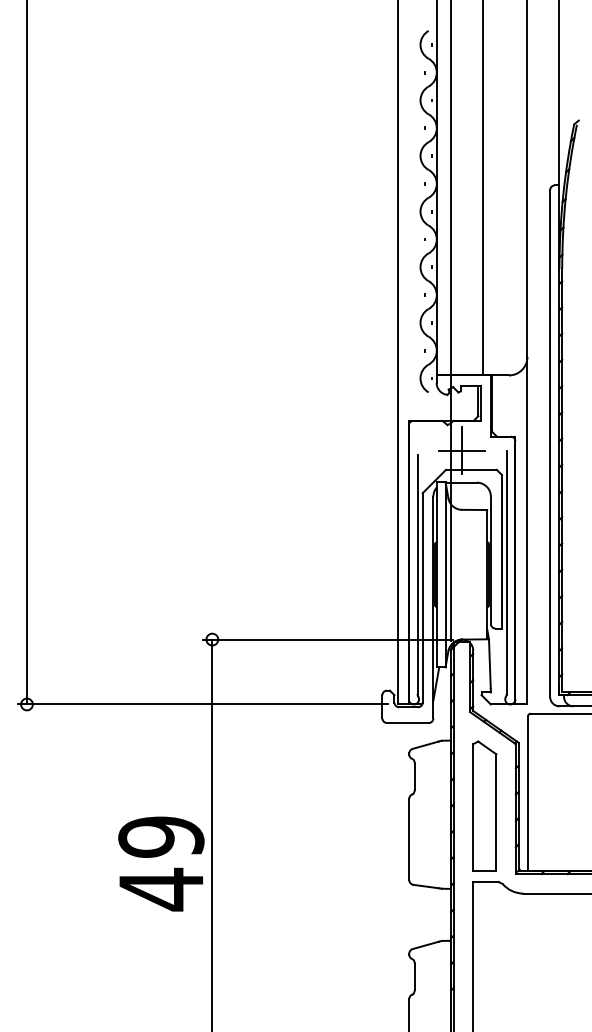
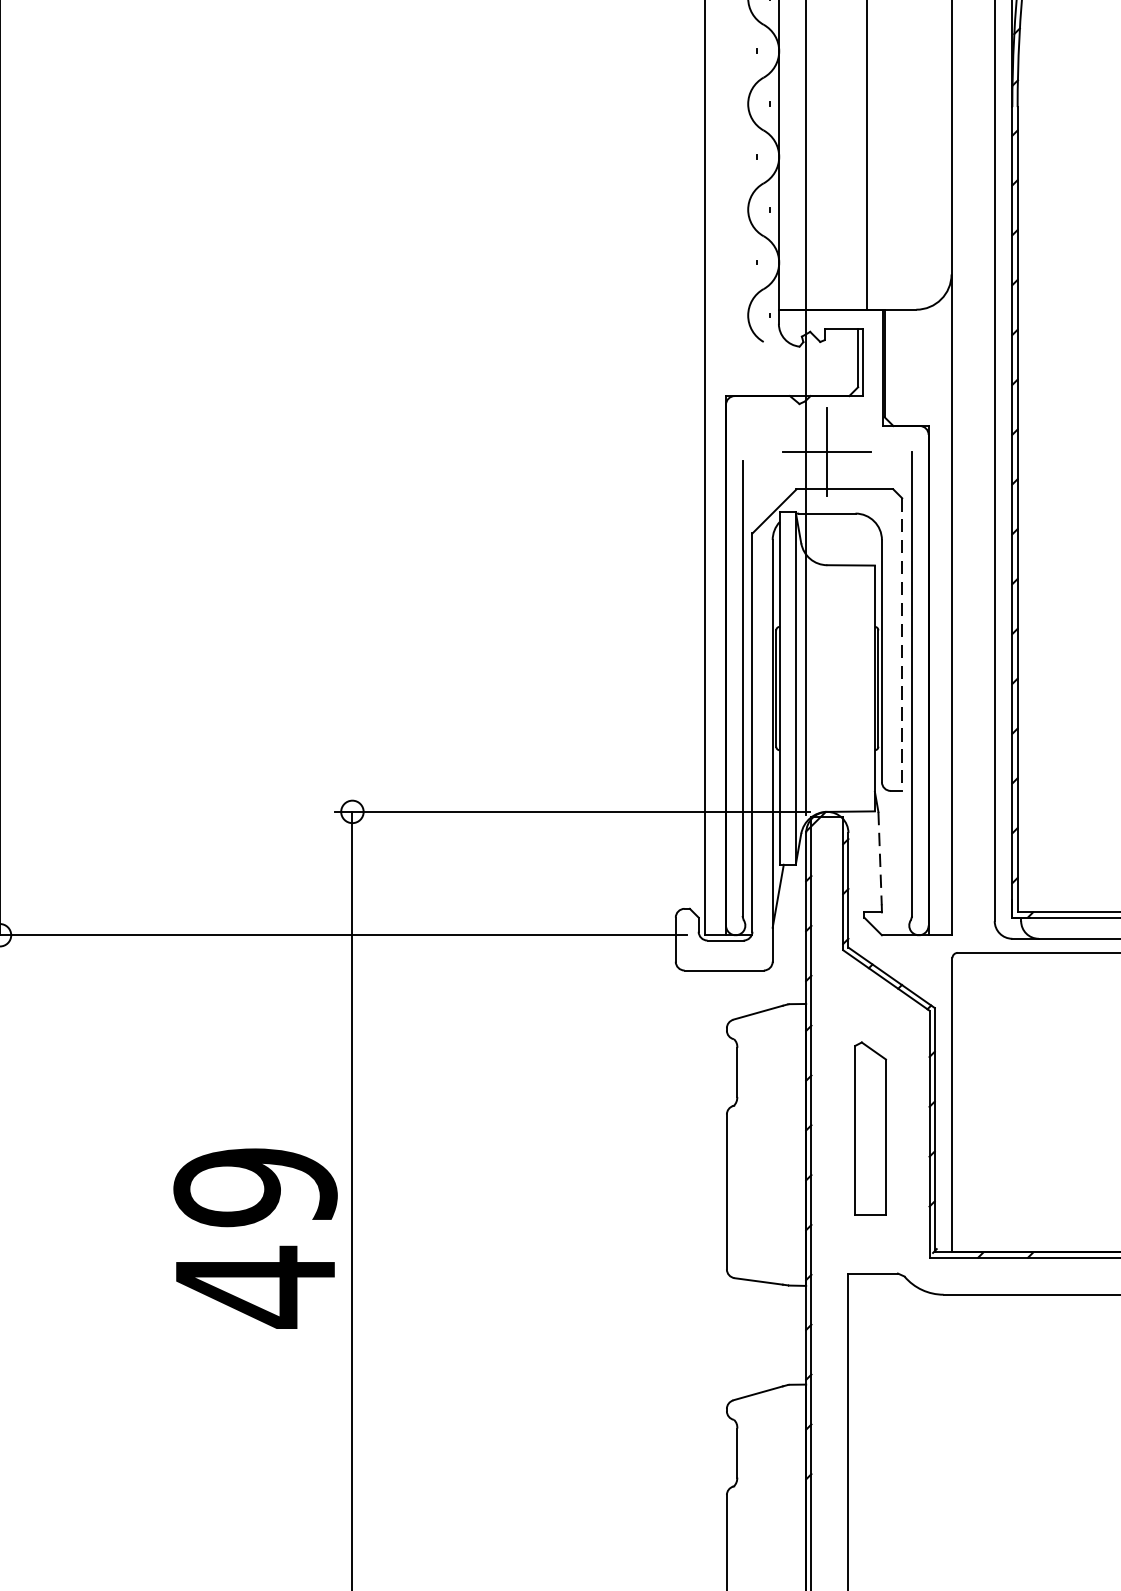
line: (501, 551) -> (902, 644), solid -> dashed
line: (489, 664) -> (879, 859), solid -> dashed
part: (484, 805) -> (869, 1127), size x0.7

